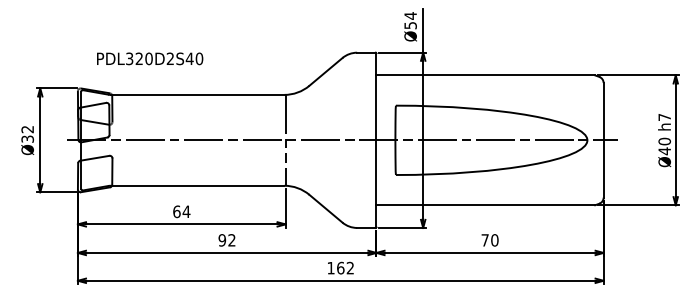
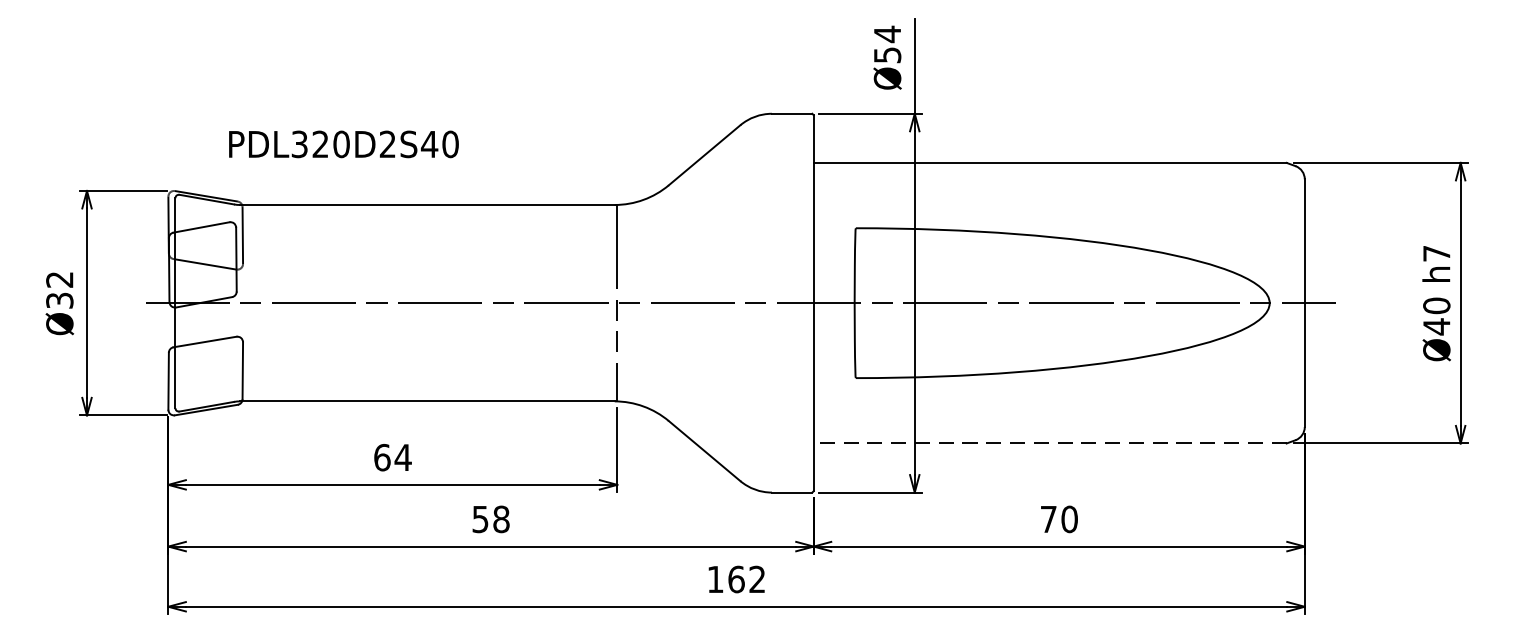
text: (150, 58) -> (344, 143), moved
line: (485, 205) -> (1049, 444), solid -> dashed
text: (226, 240) -> (489, 519), 92 -> 58

